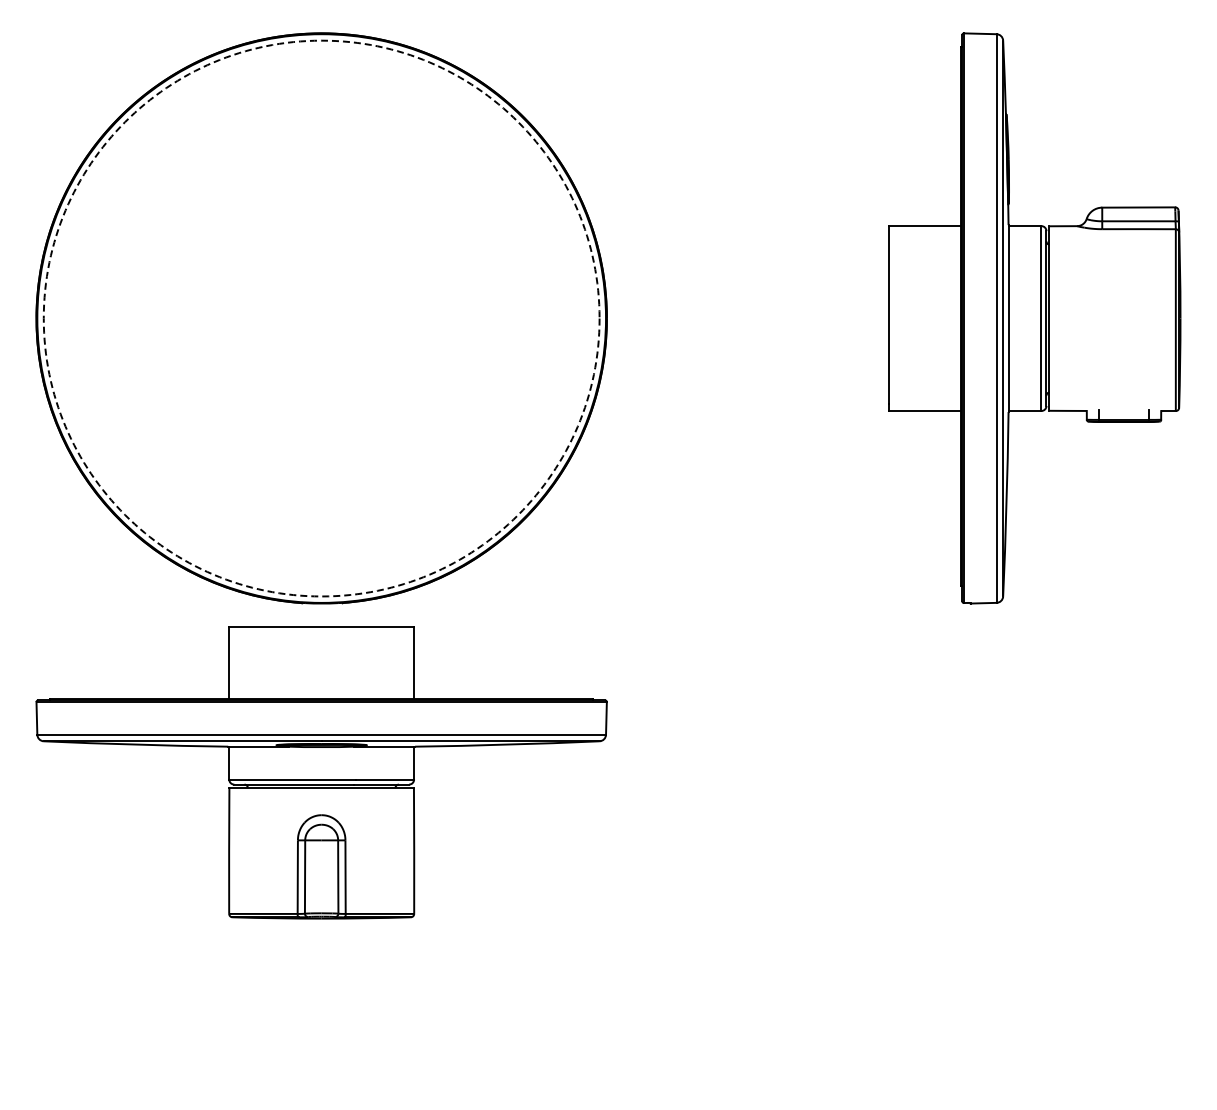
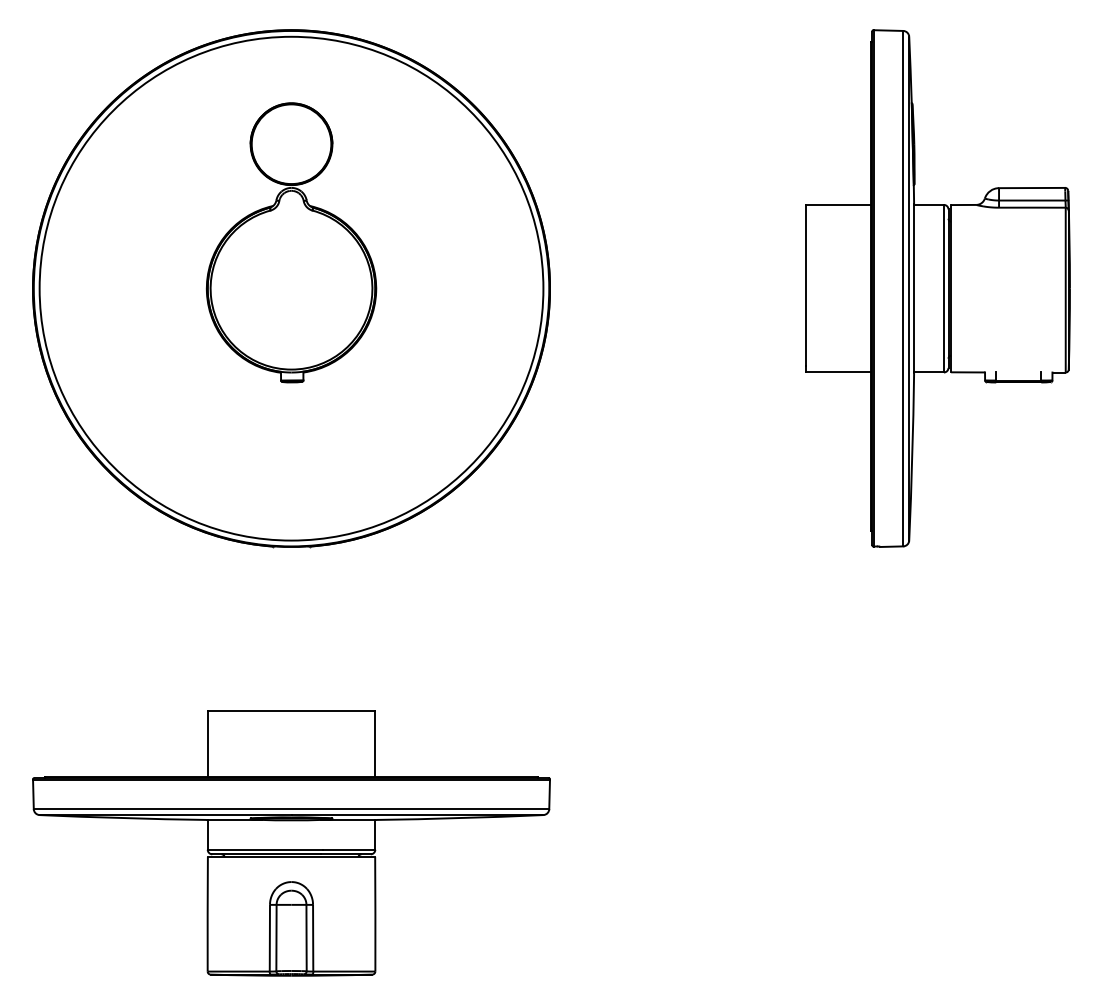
part: (321, 267) -> (291, 242), added
circle: (321, 318) -> (291, 288), dashed -> solid
part: (321, 772) -> (291, 843), moved

